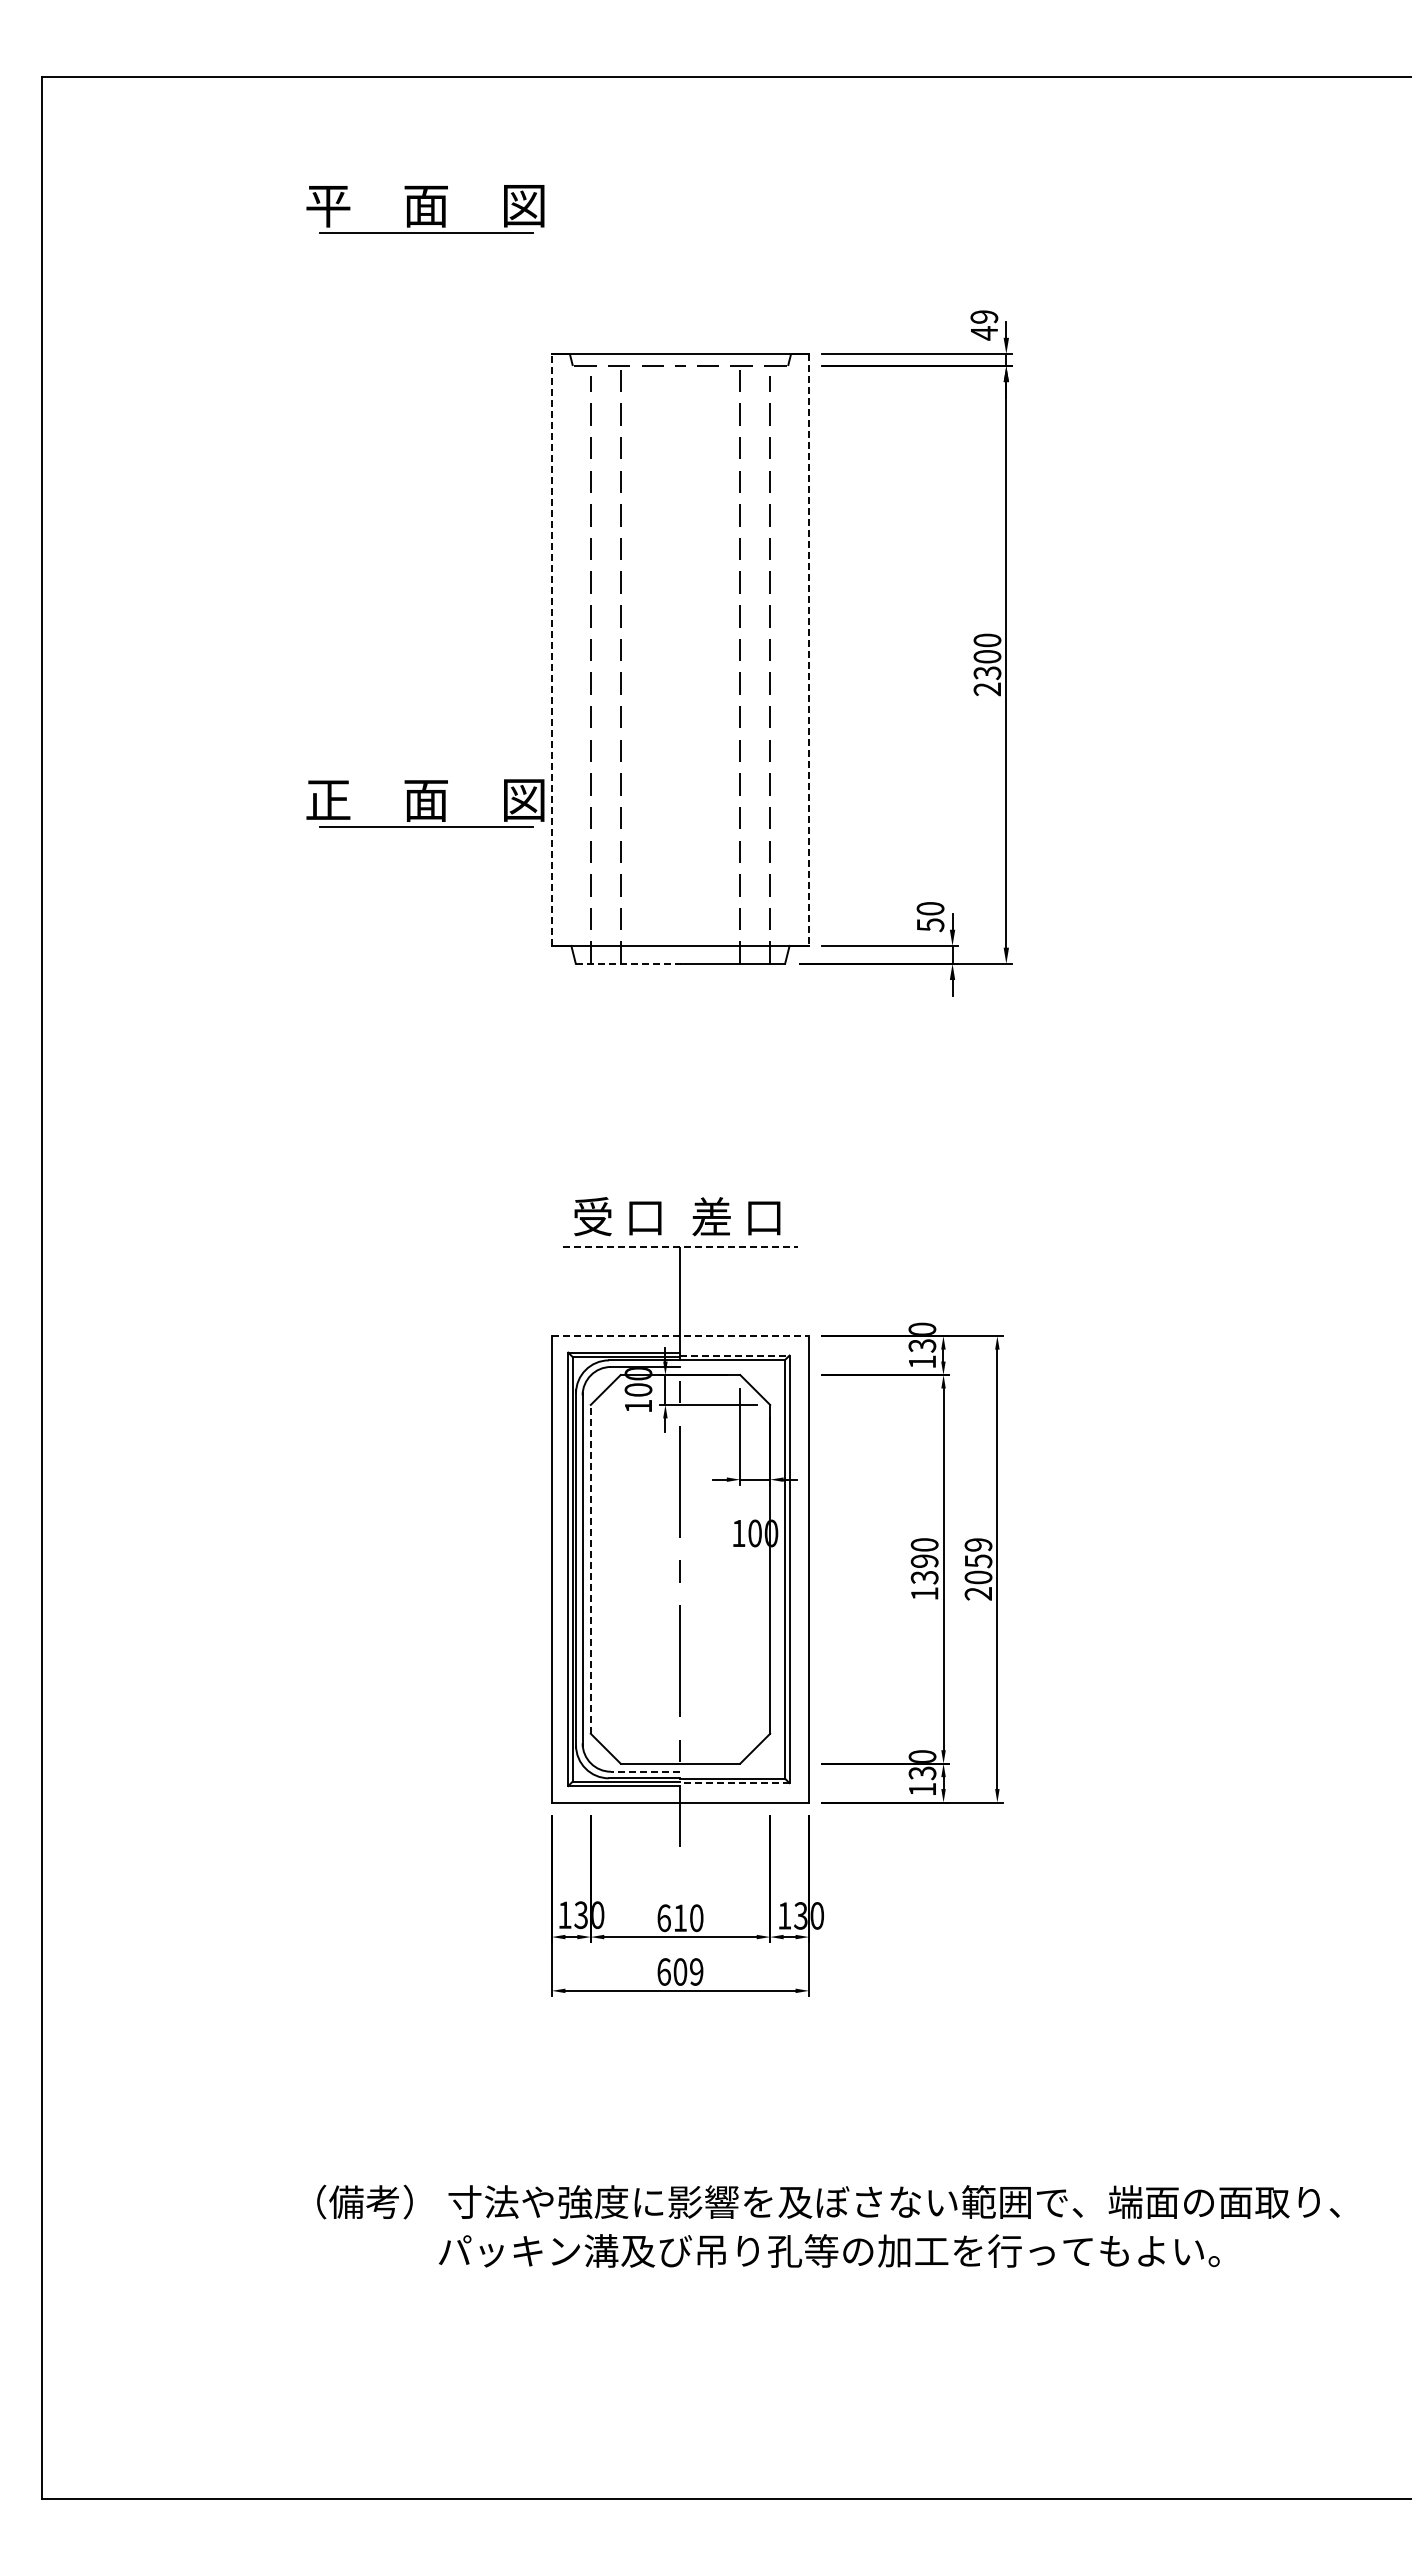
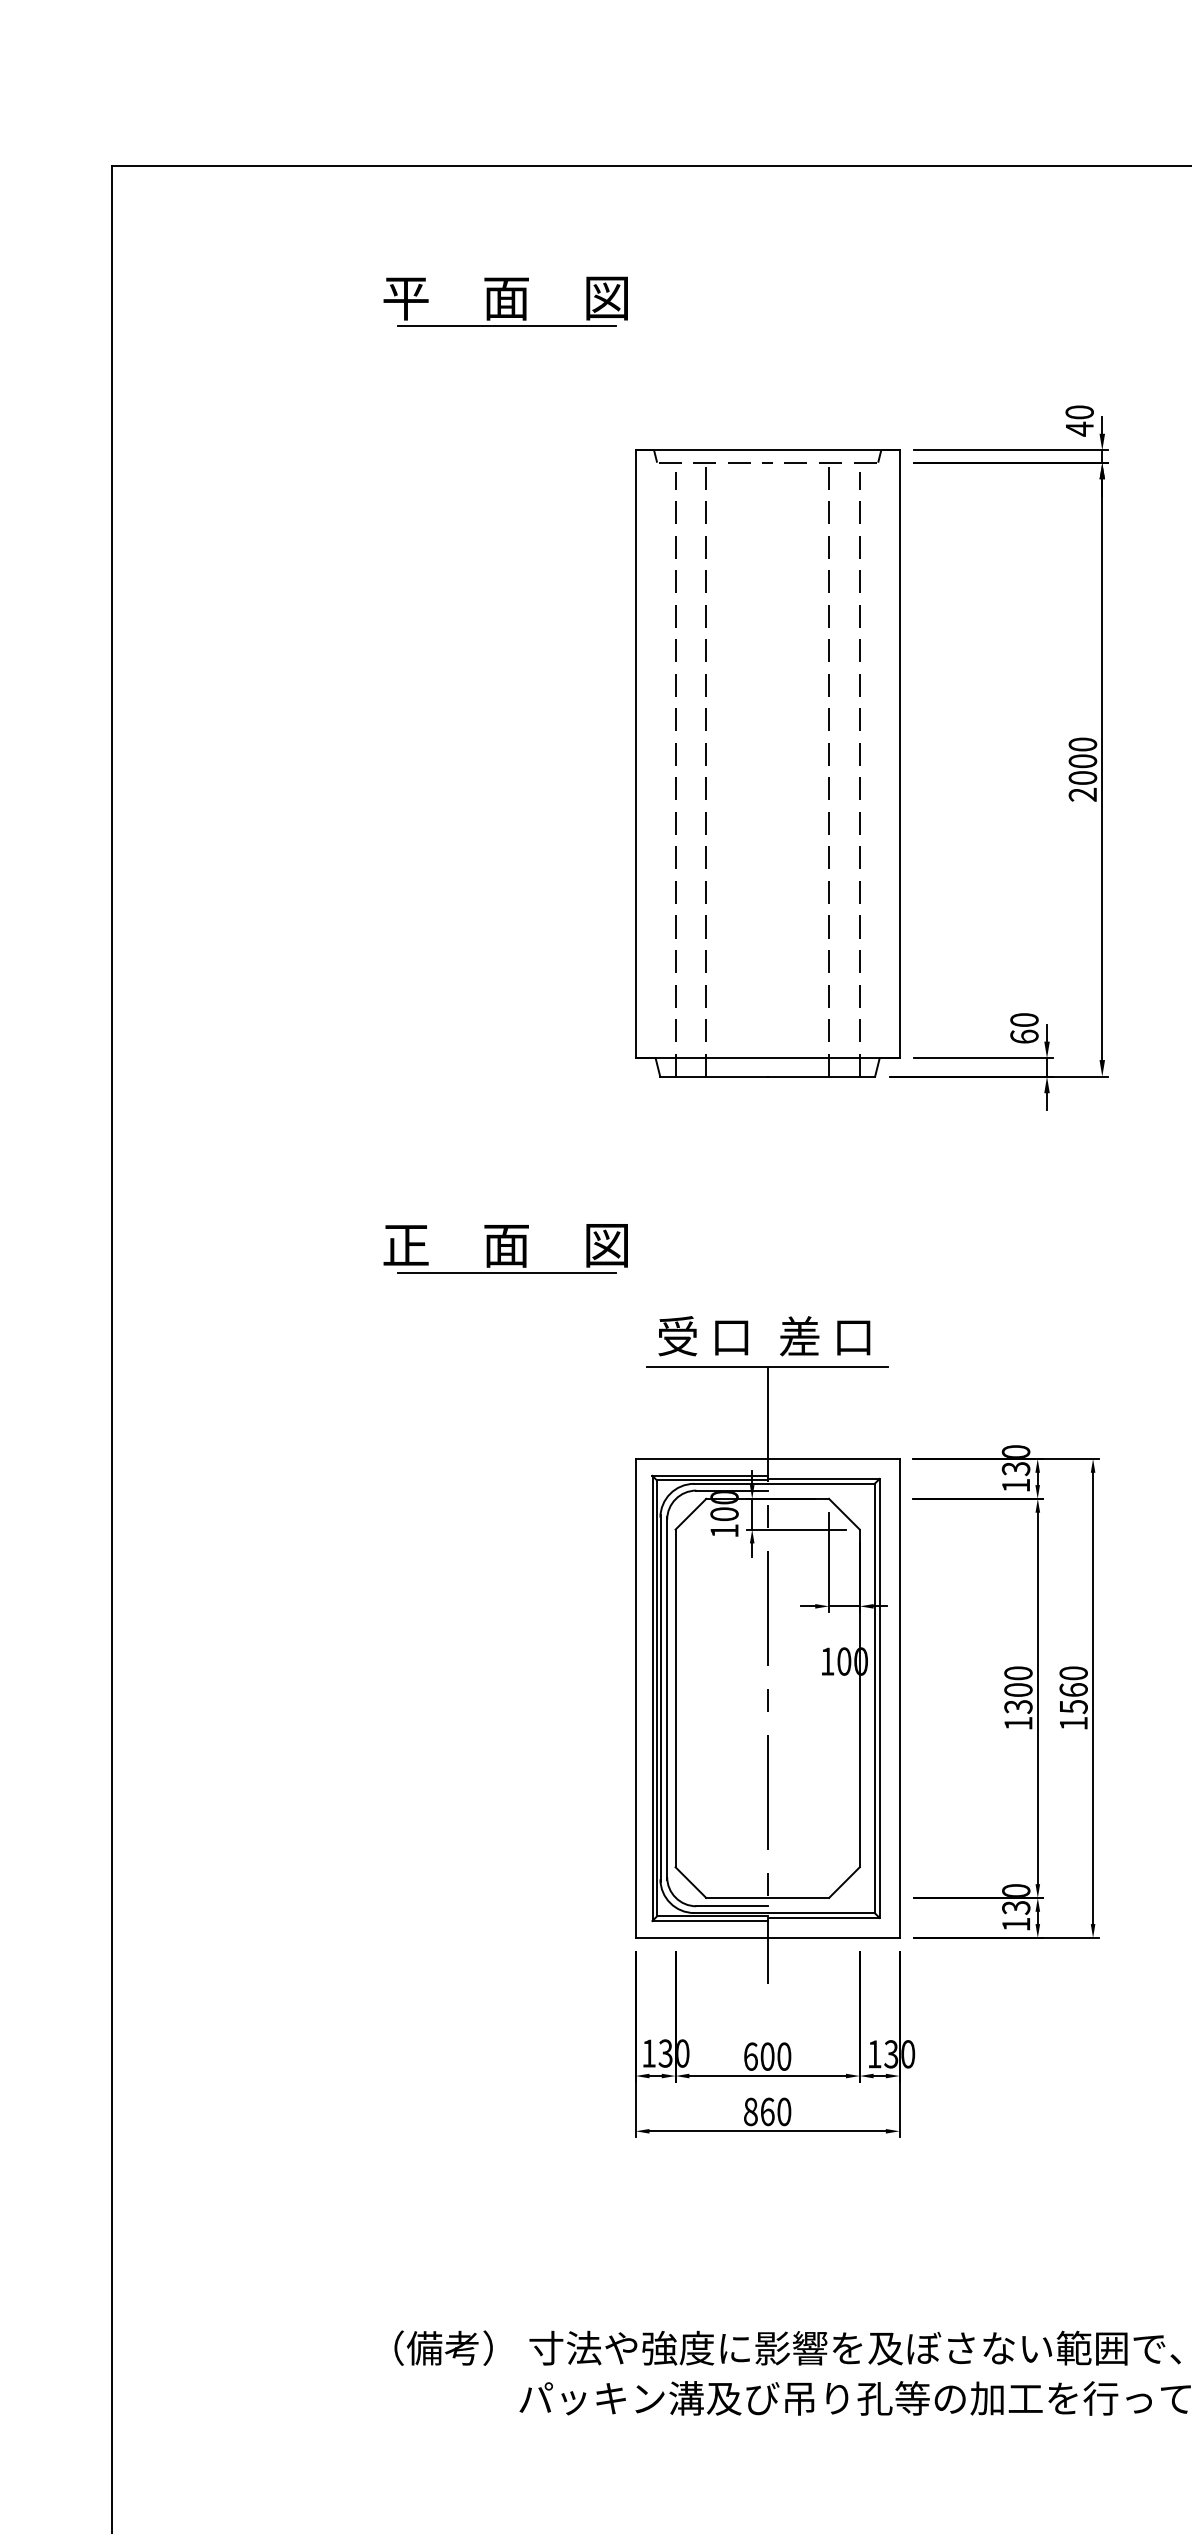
text: (984, 316) -> (1079, 411), 49 -> 40
line: (551, 649) -> (635, 753), dashed -> solid
line: (809, 649) -> (900, 753), dashed -> solid
text: (987, 673) -> (1082, 778), 2300 -> 2000
part: (425, 803) -> (505, 1248), moved
text: (930, 925) -> (1024, 1037), 50 -> 60
line: (628, 963) -> (714, 1076), dashed -> solid
line: (681, 1246) -> (768, 1366), dashed -> solid
line: (680, 1336) -> (767, 1459), dashed -> solid
line: (735, 1355) -> (824, 1478), dashed -> solid
text: (924, 1560) -> (1018, 1689), 1390 -> 1300
line: (590, 1568) -> (675, 1697), dashed -> solid
text: (978, 1569) -> (1073, 1698), 2059 -> 1560
line: (645, 1771) -> (731, 1906), dashed -> solid
line: (735, 1783) -> (824, 1918), dashed -> solid
text: (680, 1918) -> (767, 2056), 610 -> 600
text: (680, 1971) -> (767, 2111), 609 -> 860

